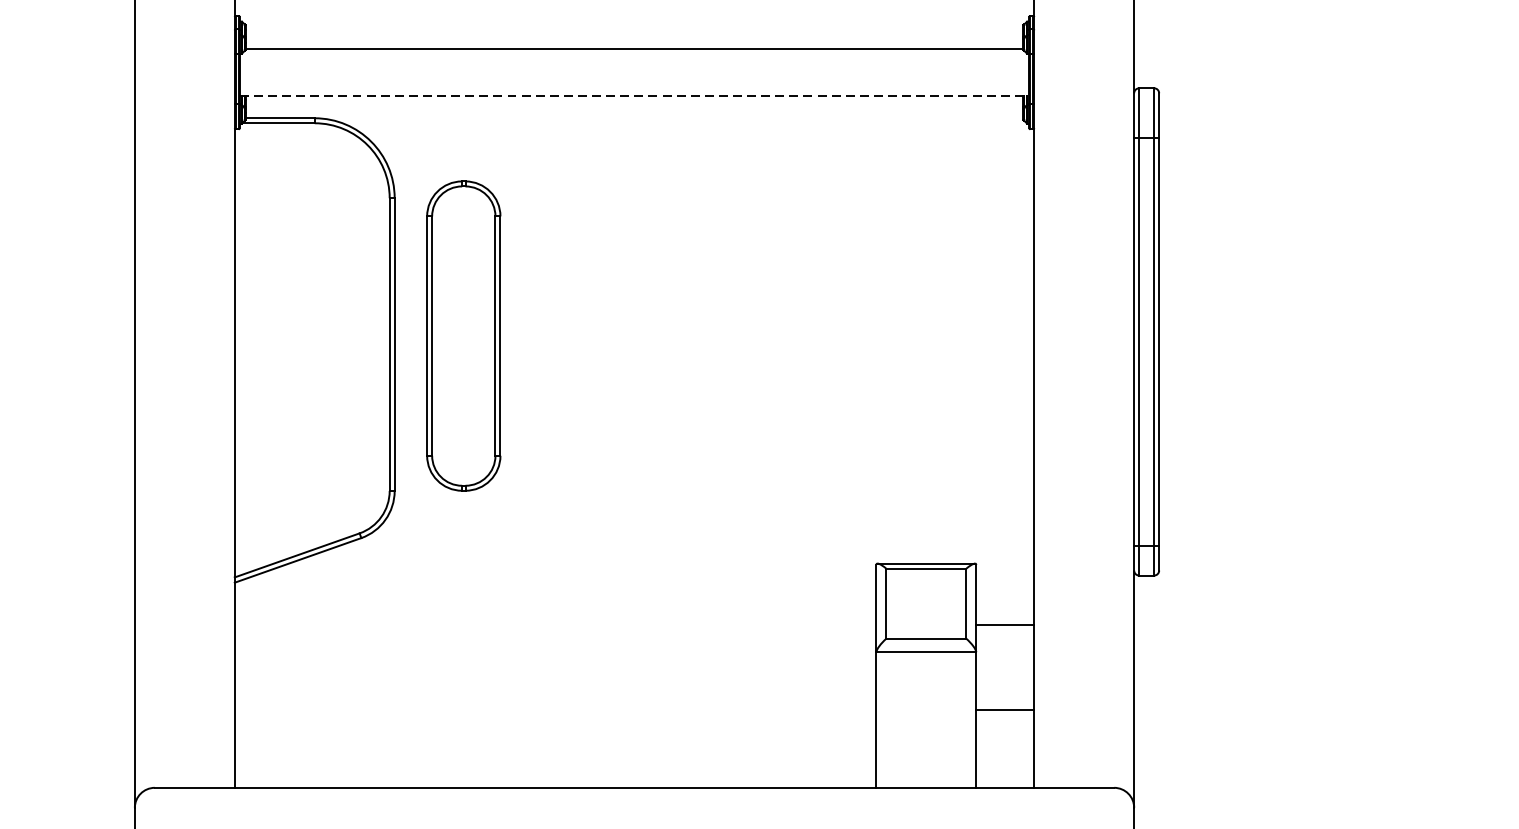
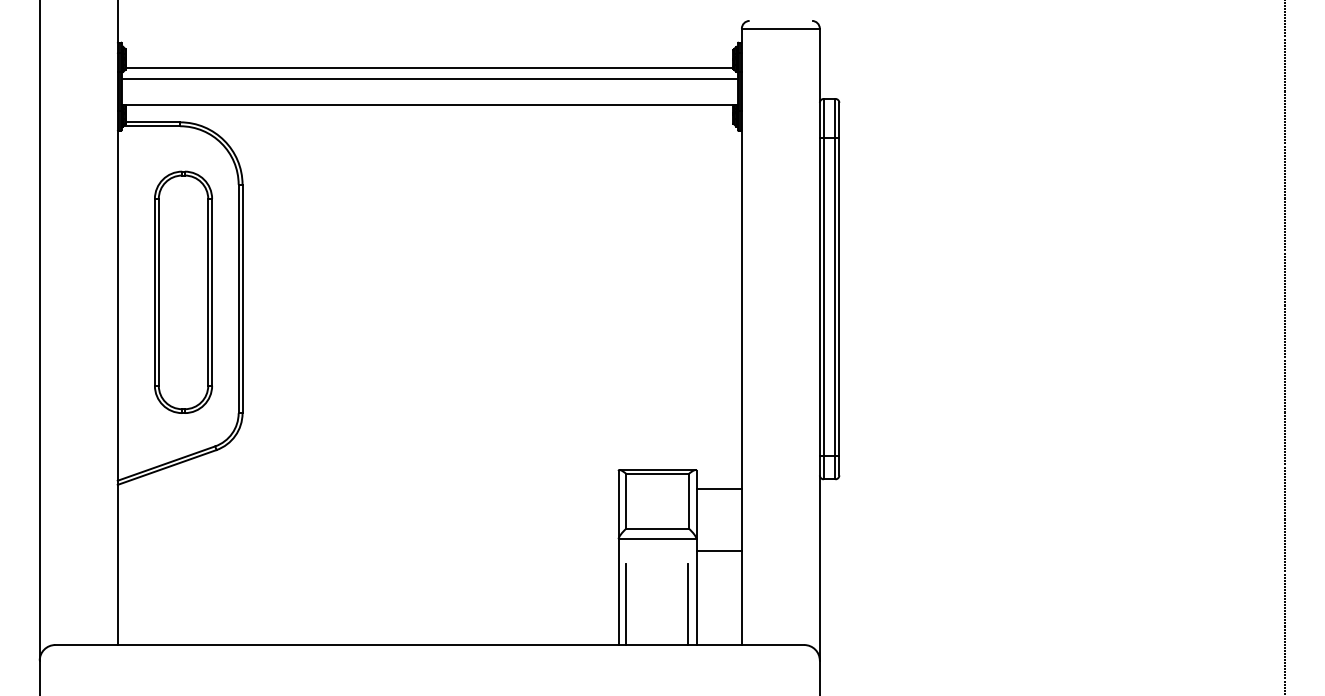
line: (634, 62) -> (429, 78), added
line: (635, 96) -> (430, 105), dashed -> solid
part: (463, 334) -> (183, 291), moved
line: (1004, 625) -> (718, 489), moved
line: (1004, 710) -> (718, 551), moved
line: (886, 735) -> (626, 604), added
line: (965, 735) -> (688, 604), added

